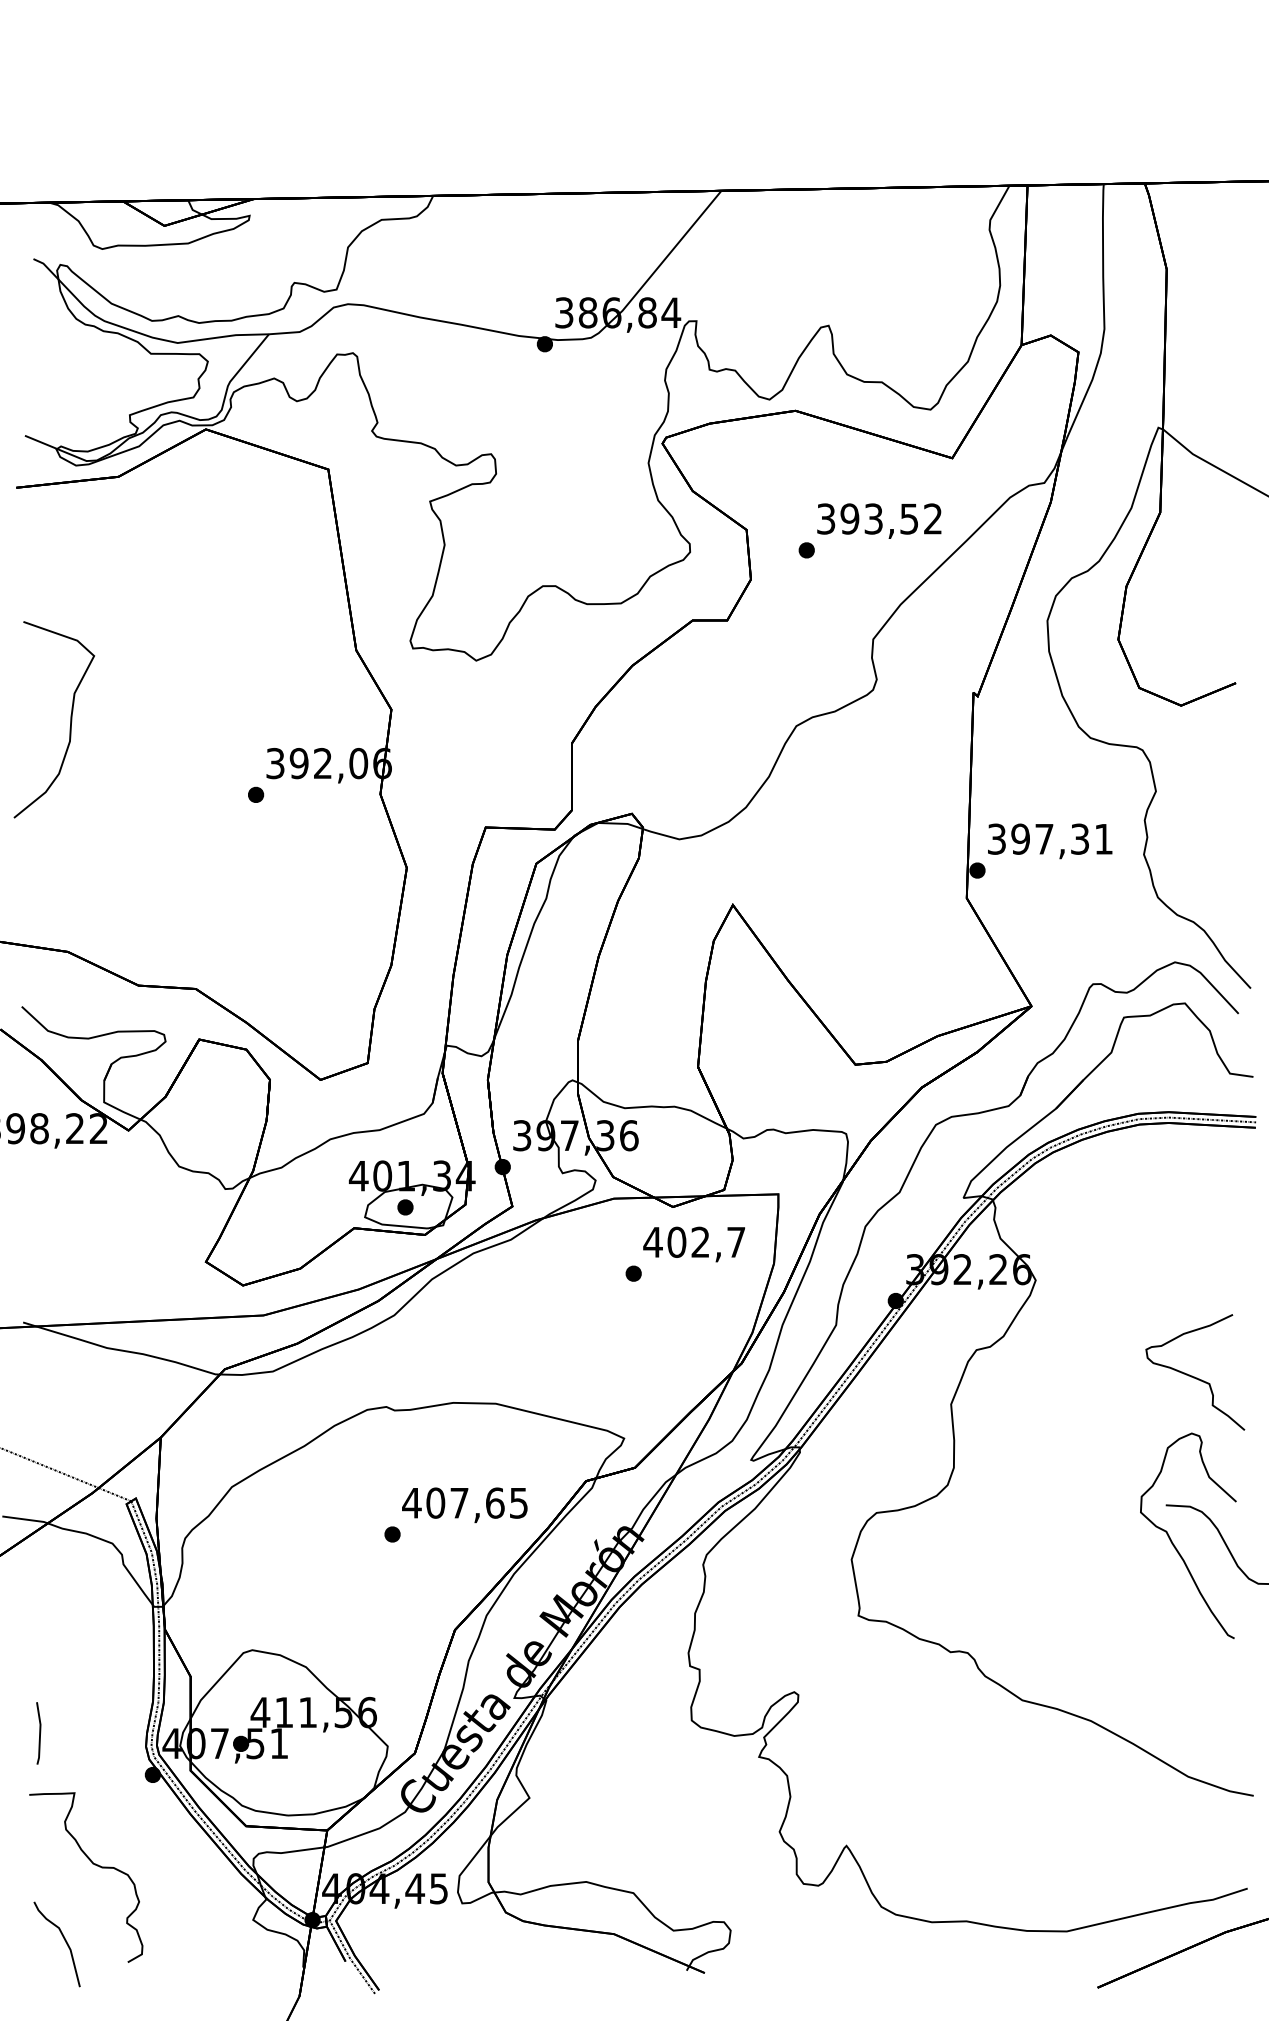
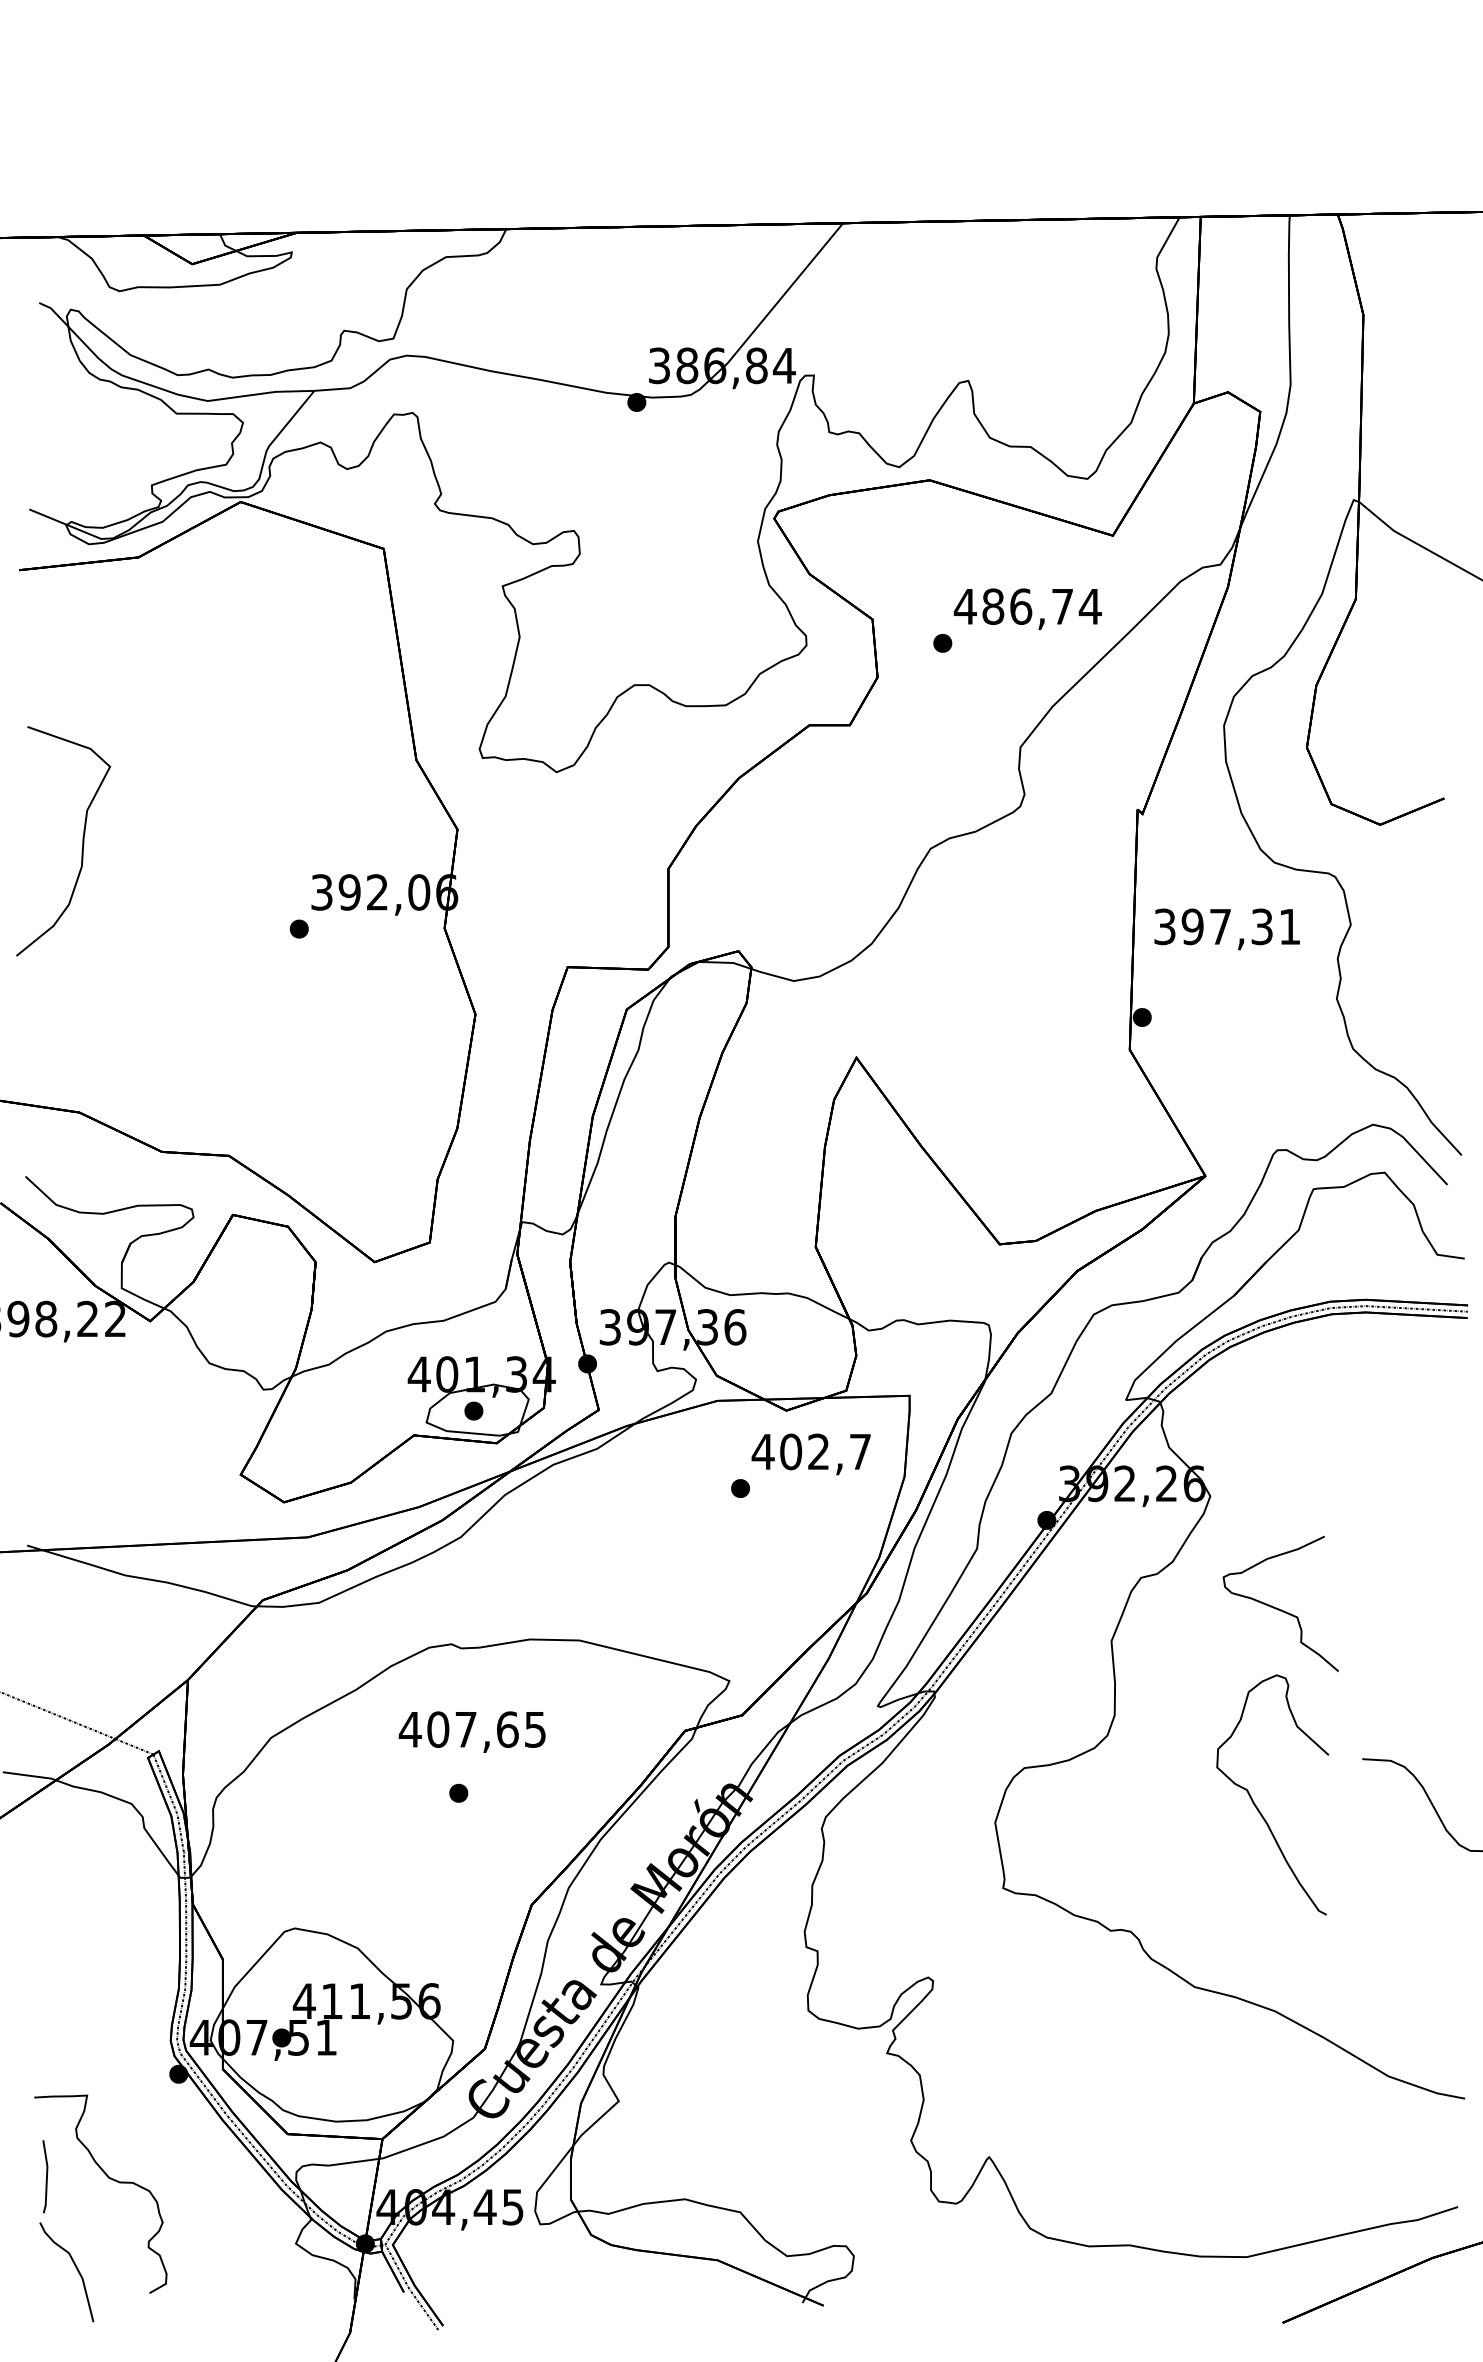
text: (879, 518) -> (1027, 606), 393,52 -> 486,74
text: (1049, 841) -> (1226, 929), moved
part: (1205, 1470) -> (1292, 1718), moved
text: (464, 1504) -> (471, 1731), moved
line: (39, 1733) -> (46, 2176), moved

